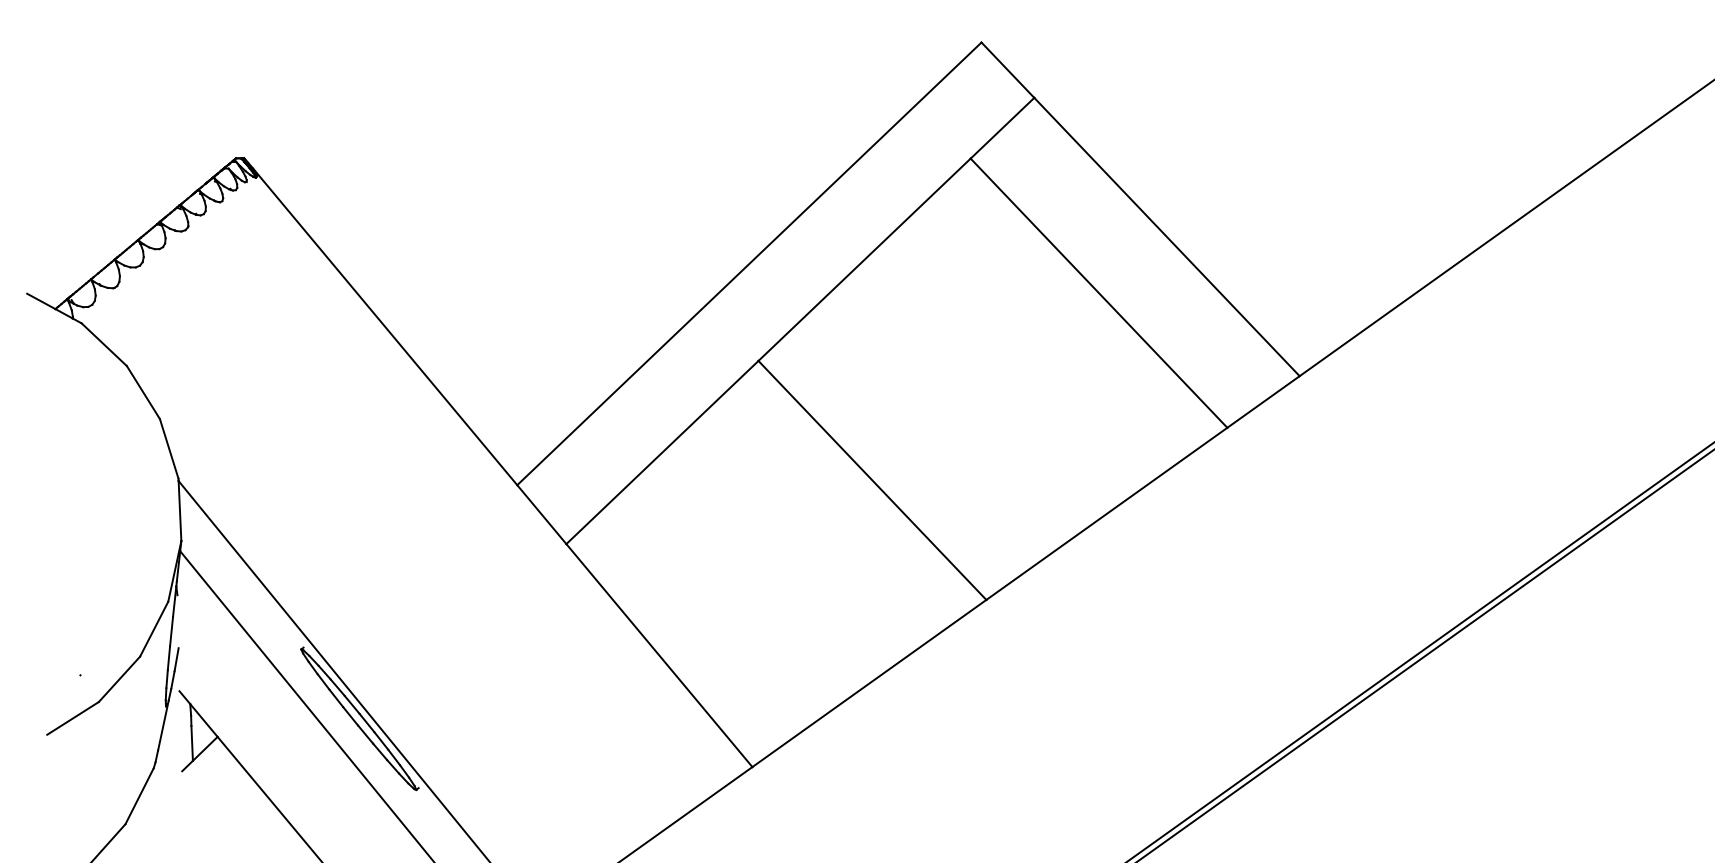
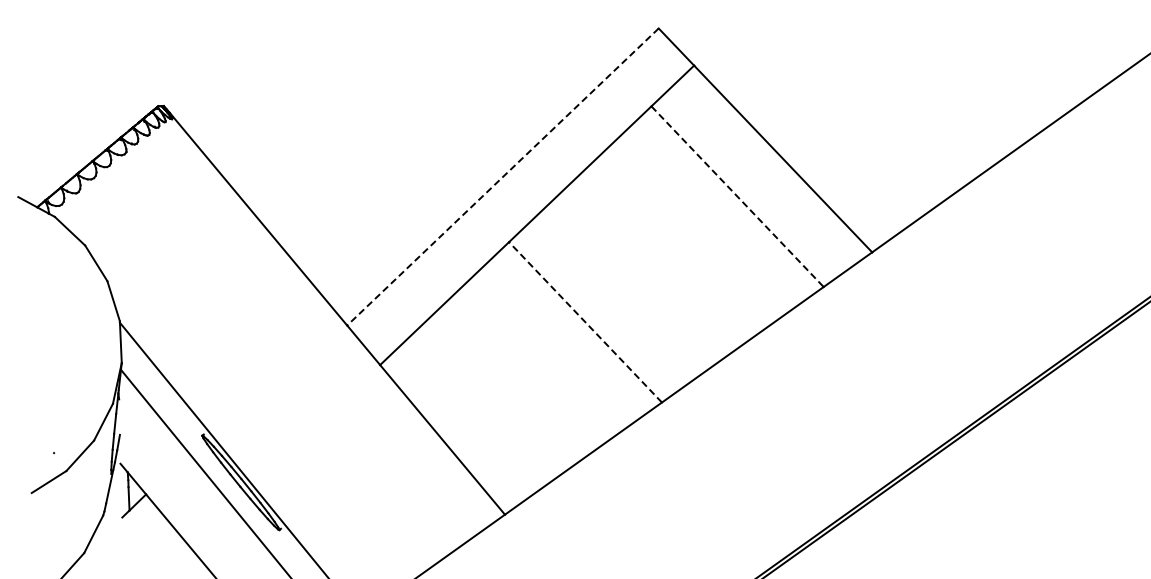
line: (748, 264) -> (502, 177), solid -> dashed
line: (1098, 292) -> (737, 196), solid -> dashed
line: (872, 480) -> (585, 322), solid -> dashed

